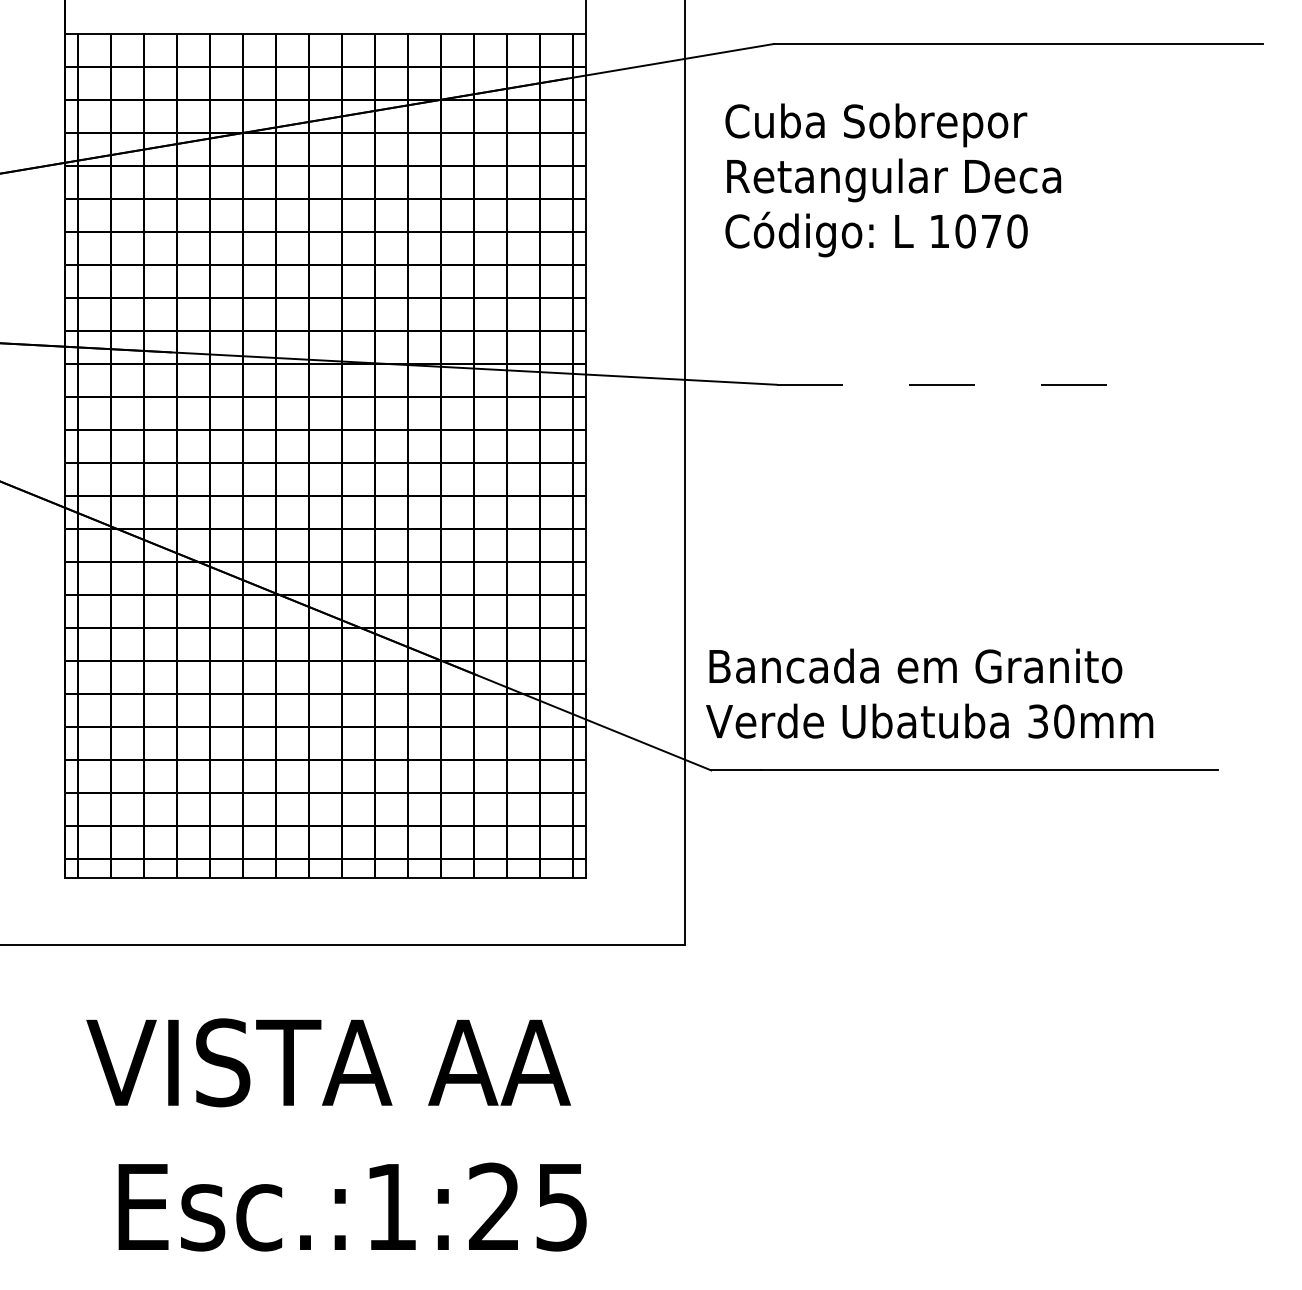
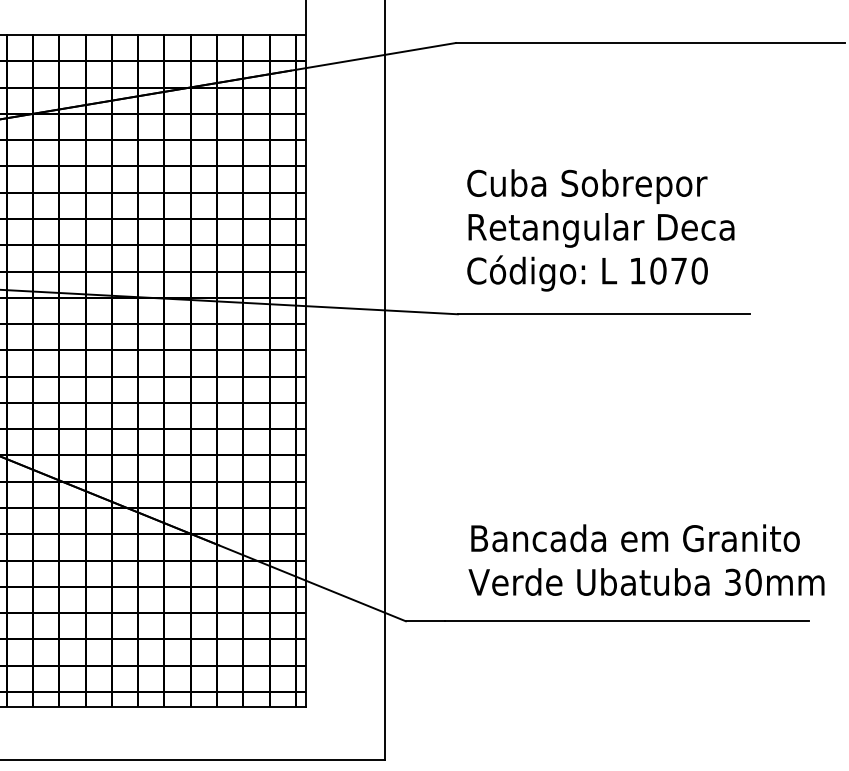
text: (893, 180) -> (601, 230), moved
line: (960, 384) -> (604, 314), dashed -> solid
text: (929, 693) -> (646, 560), moved

